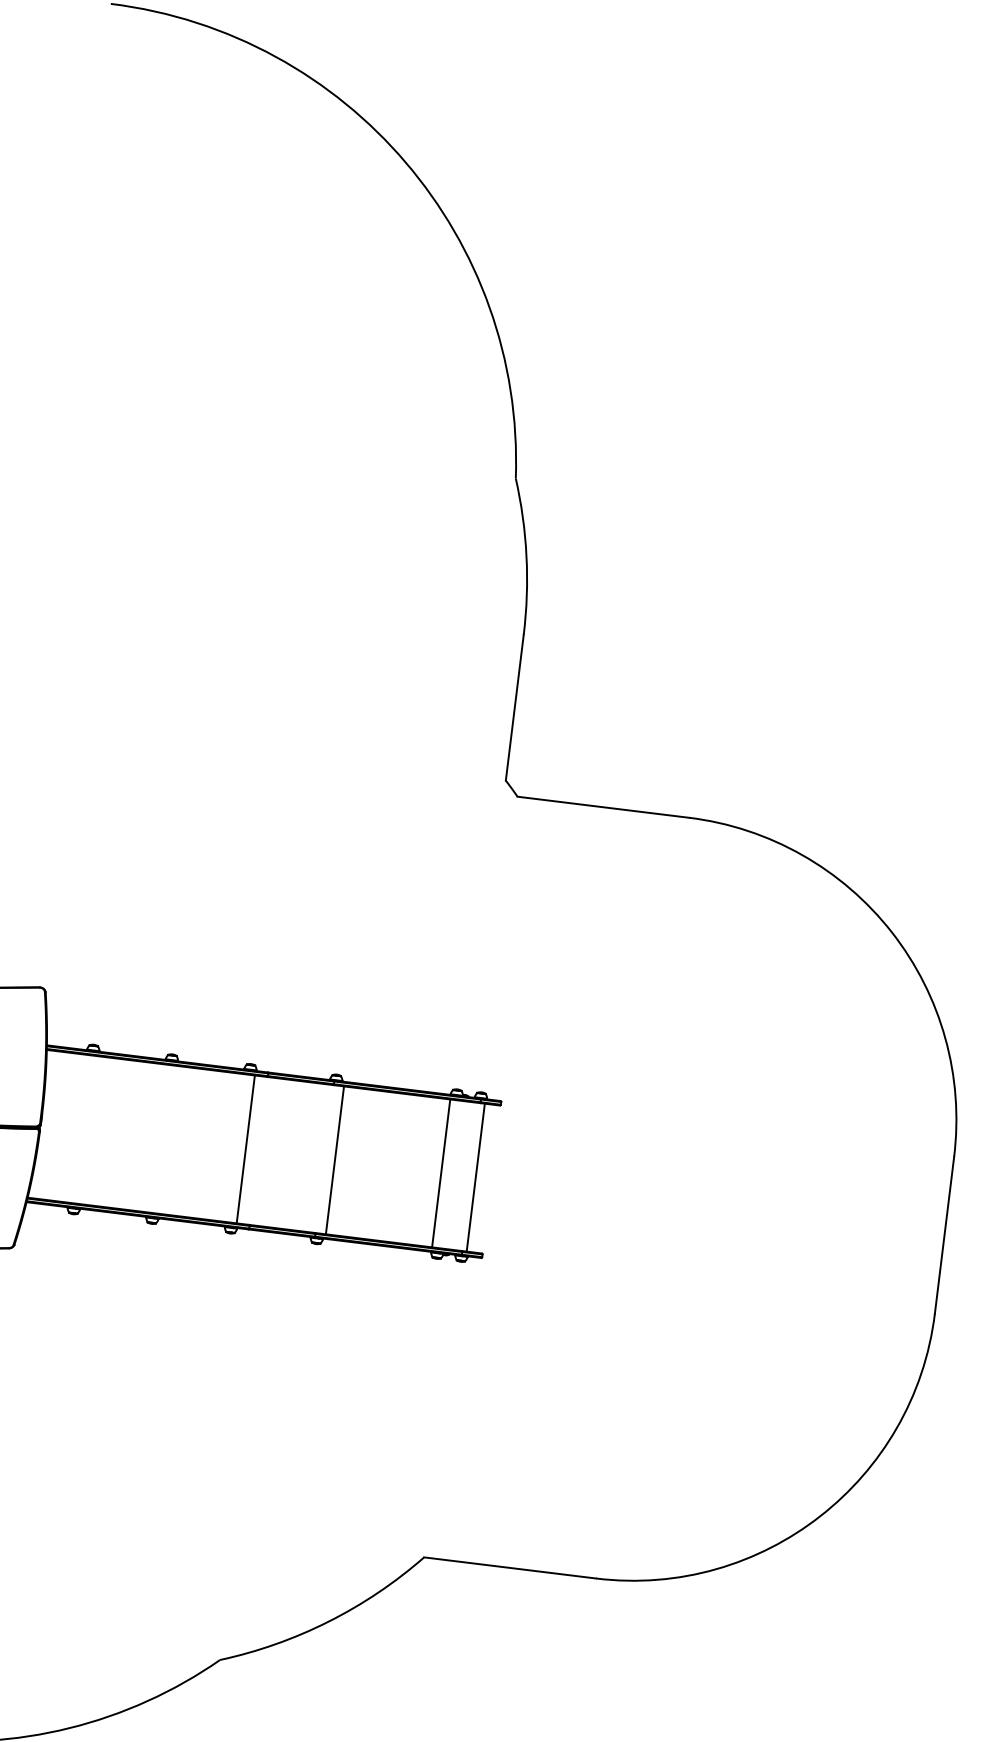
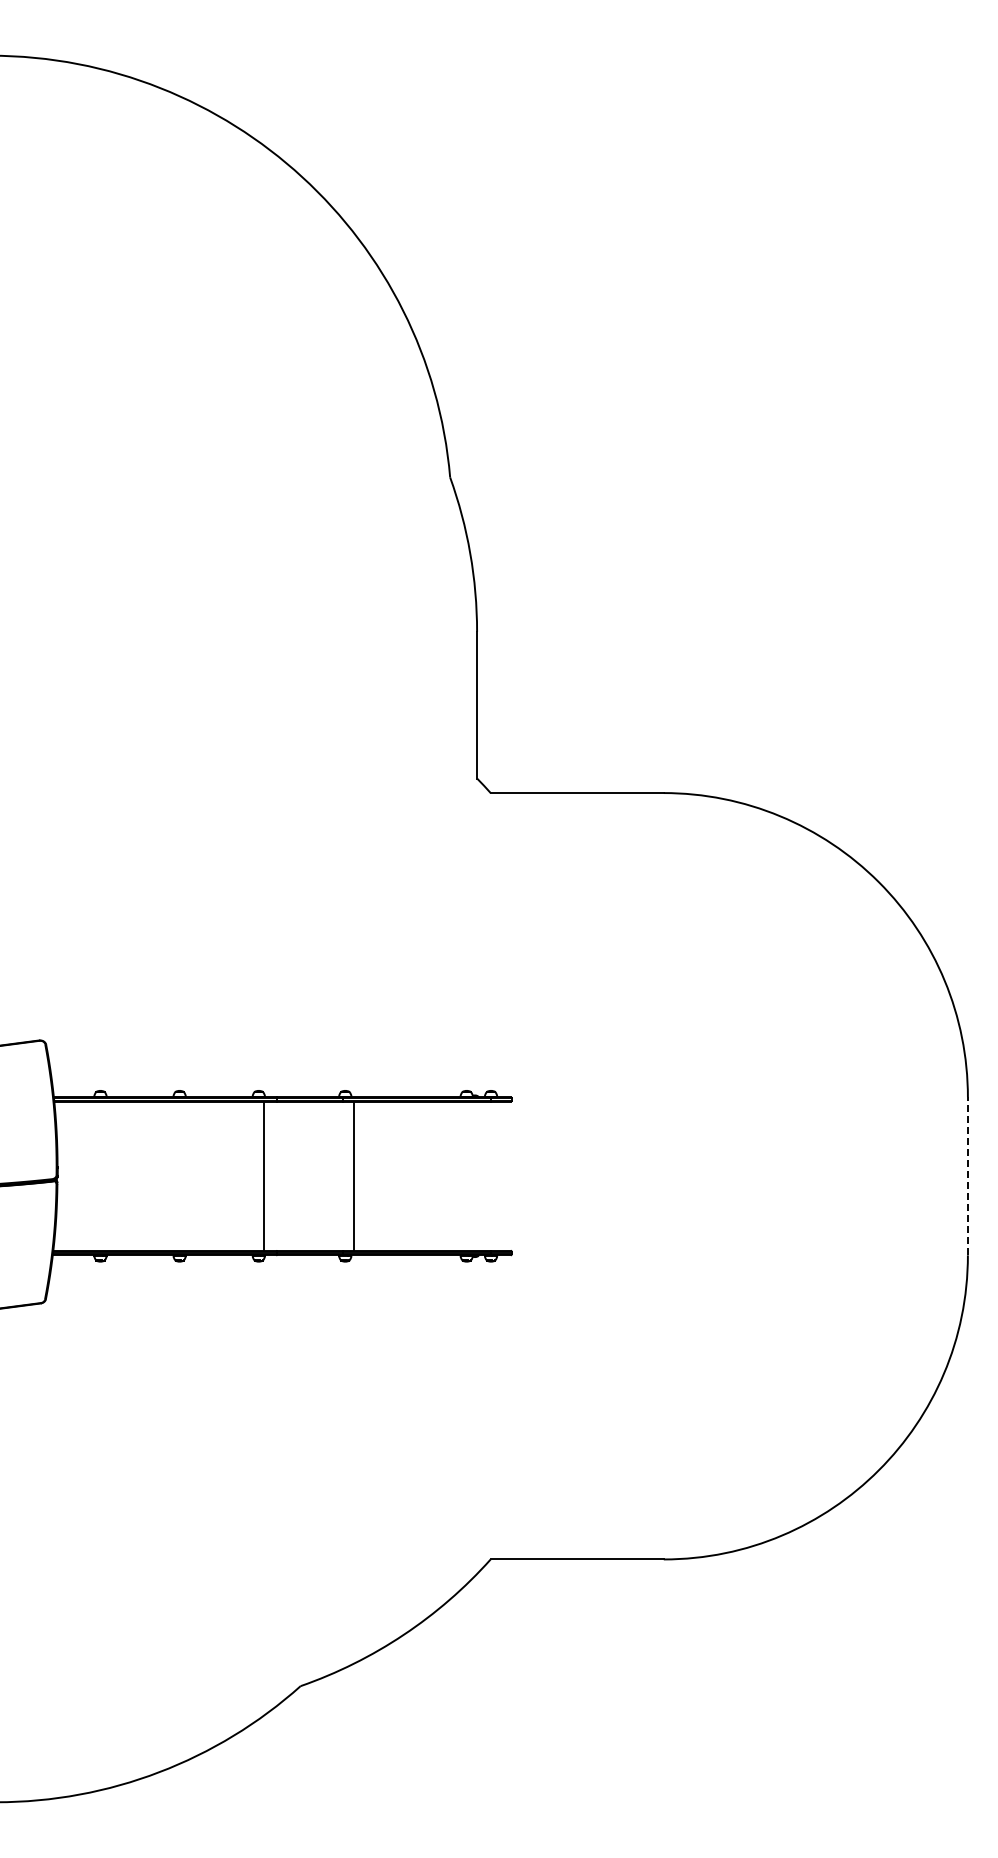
line: (440, 1172) -> (460, 1175), removed
line: (475, 1176) -> (495, 1175), removed
line: (944, 1234) -> (967, 1175), solid -> dashed

